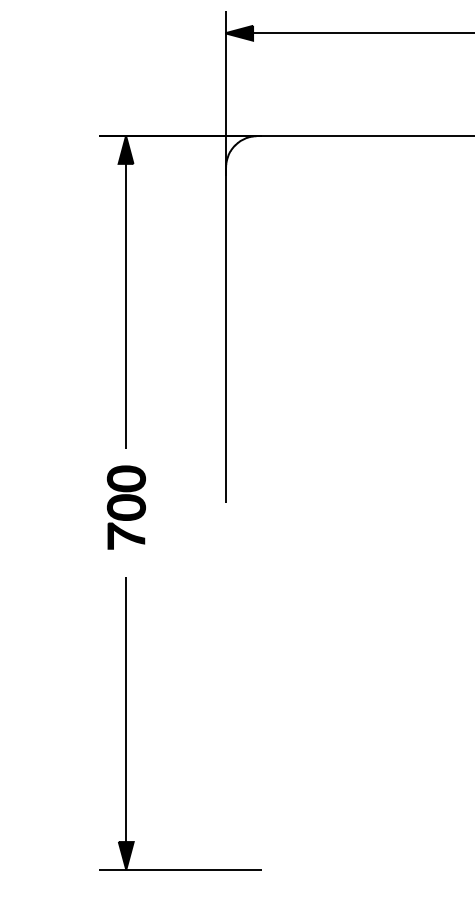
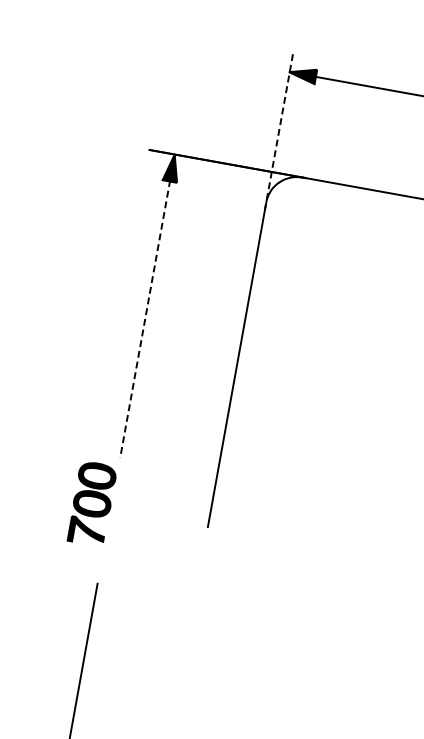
line: (226, 93) -> (279, 130), solid -> dashed
line: (126, 306) -> (145, 320), solid -> dashed
part: (126, 507) -> (92, 503), moved

